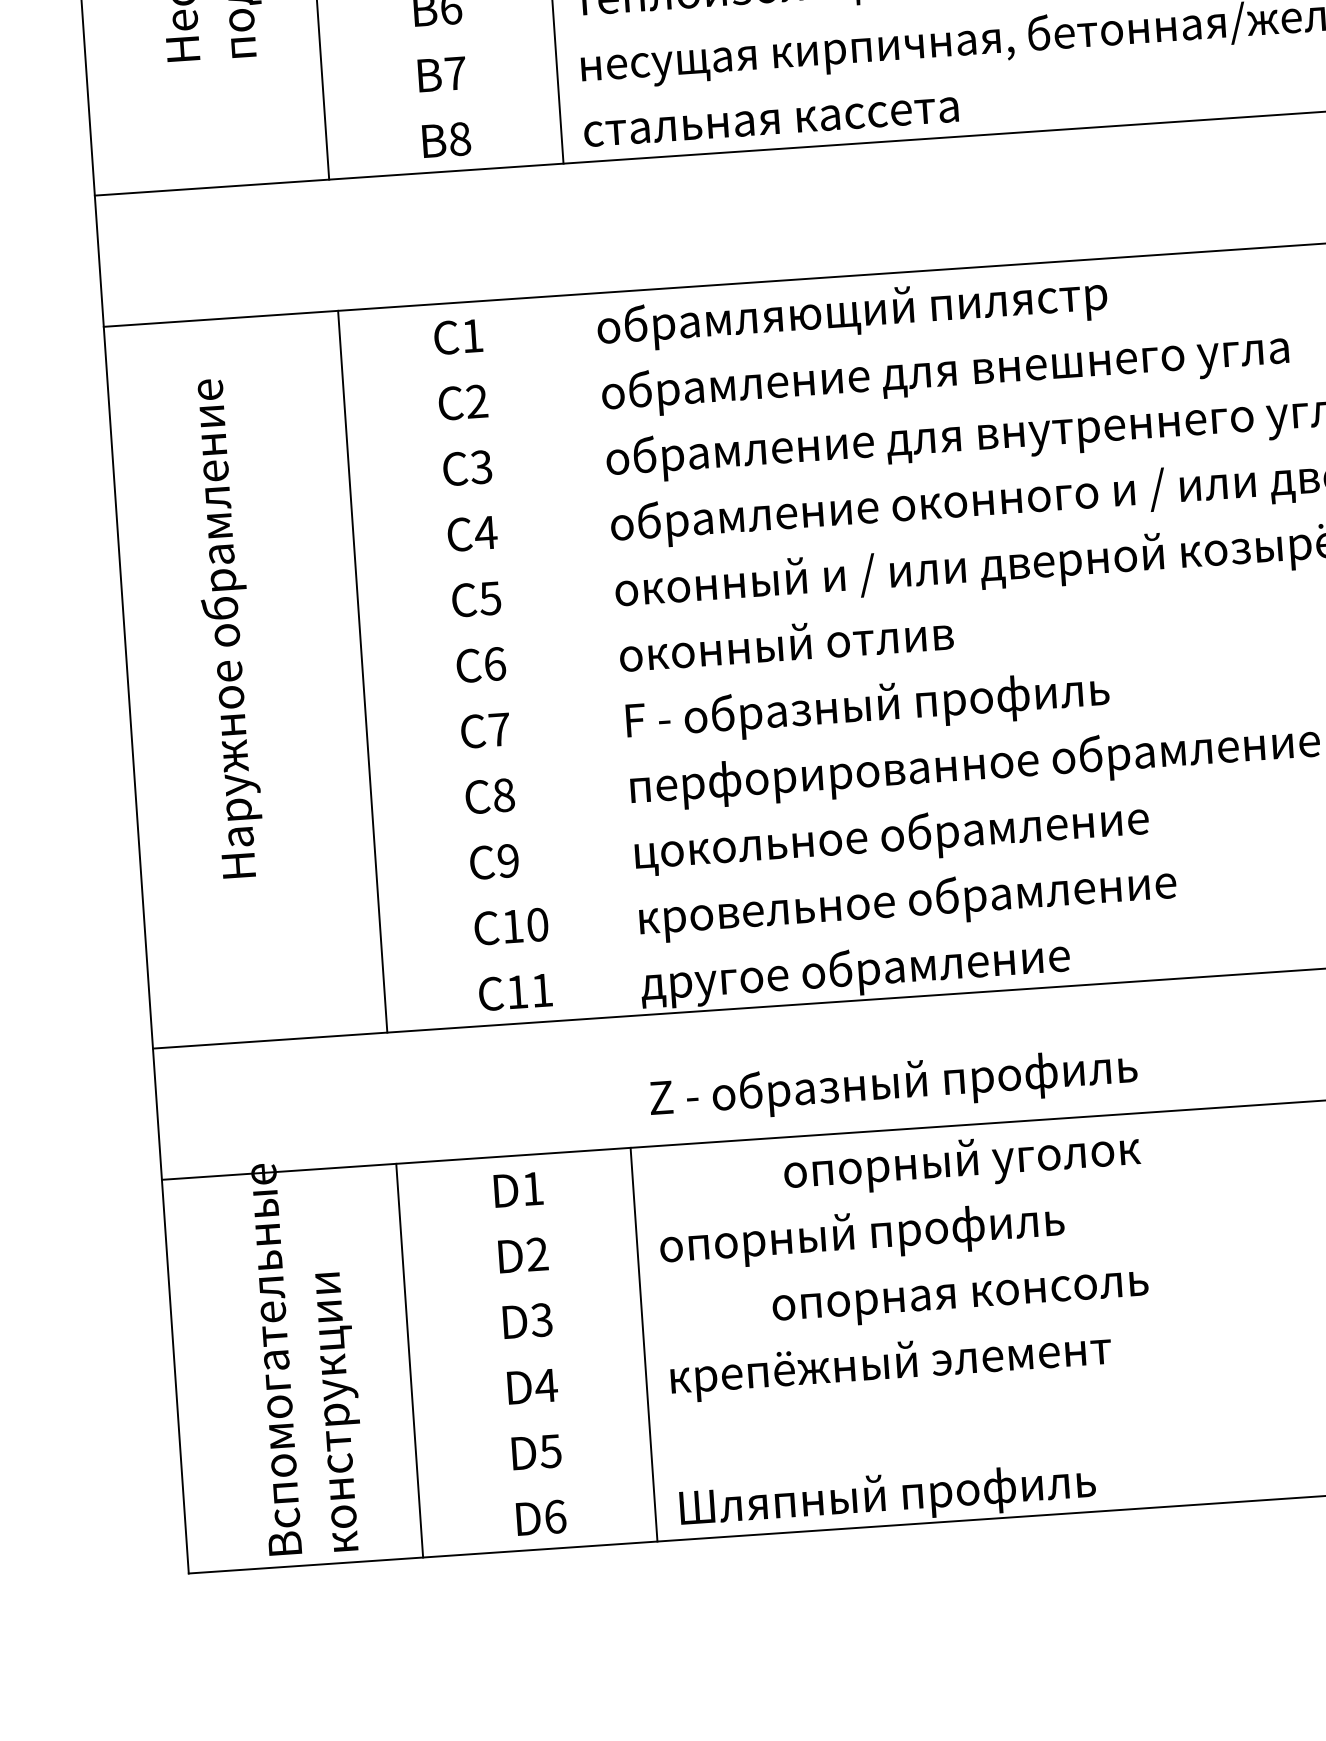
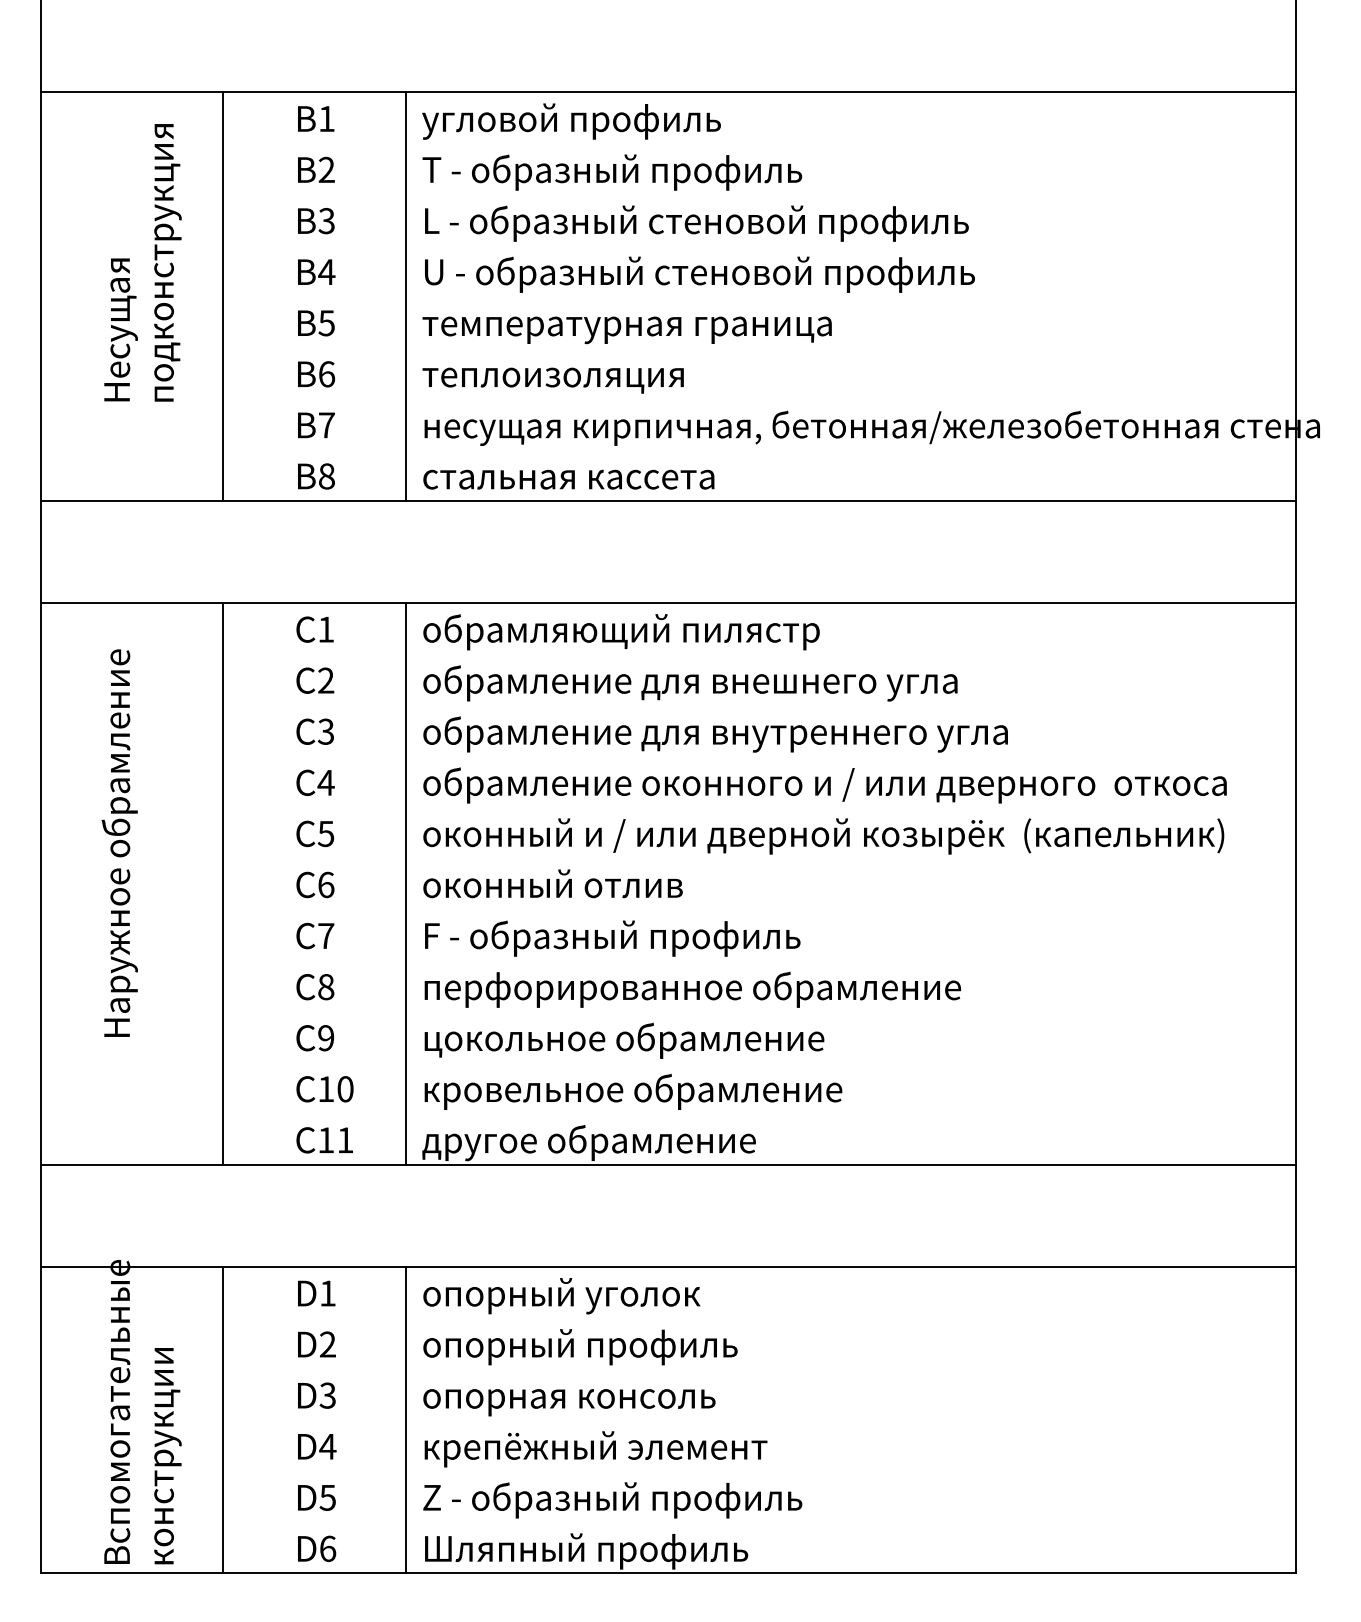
line: (596, 655) -> (405, 883), added
text: (893, 1085) -> (612, 1500), moved
text: (961, 1163) -> (561, 1296), moved
text: (960, 1300) -> (569, 1402), moved

